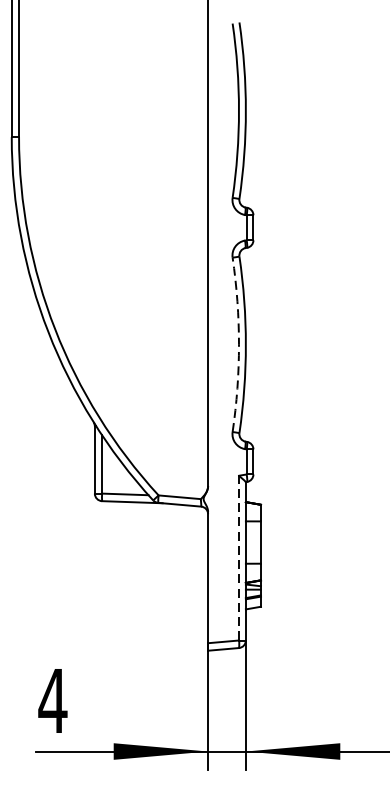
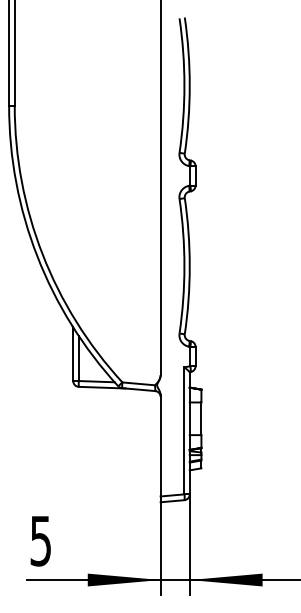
arc: (239, 345) -> (184, 266), dashed -> solid
line: (239, 557) -> (184, 430), dashed -> solid
text: (52, 701) -> (40, 541), 4 -> 5

